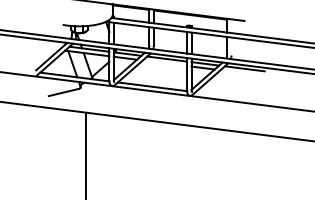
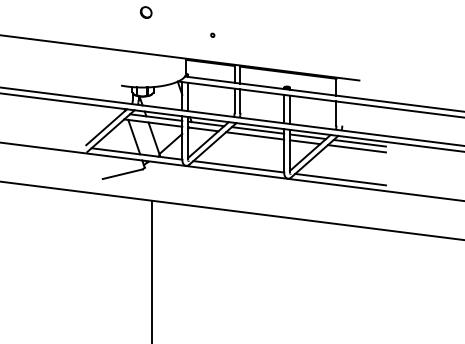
line: (165, 62) -> (255, 135), added
line: (242, 72) -> (356, 148), added
line: (230, 96) -> (340, 179), added

